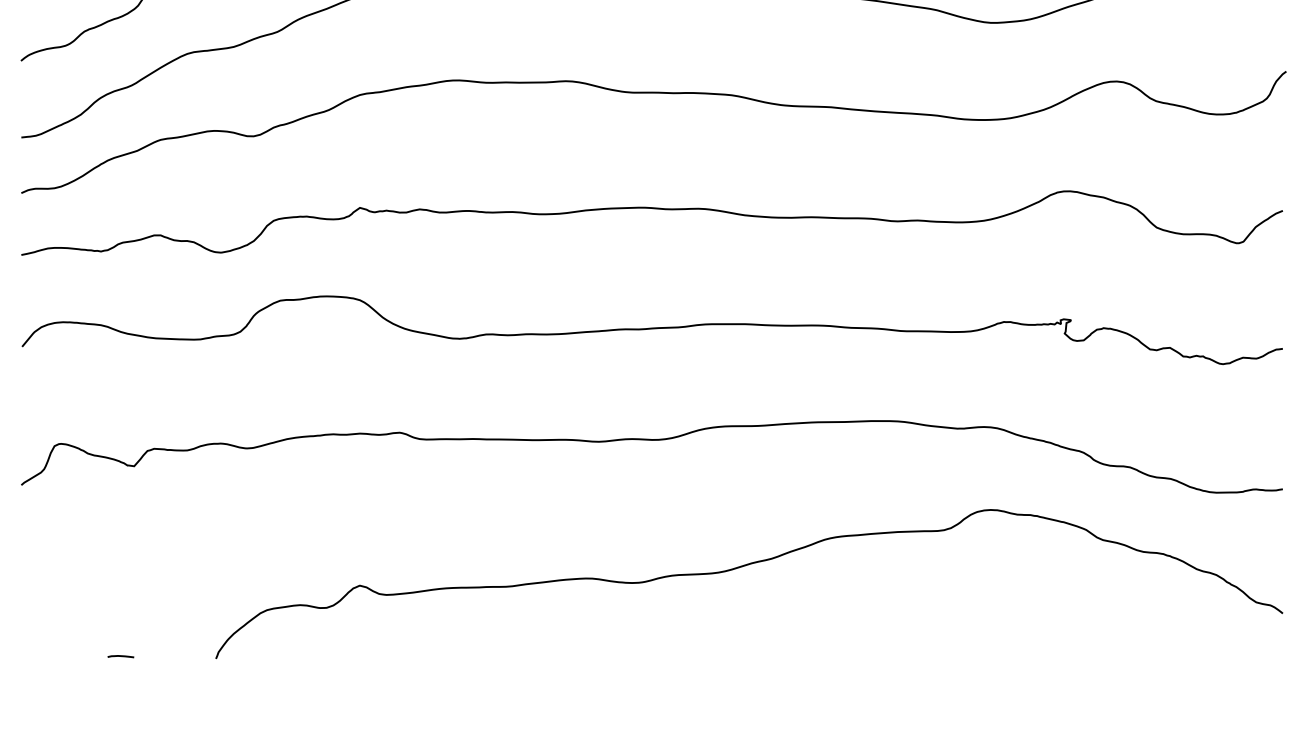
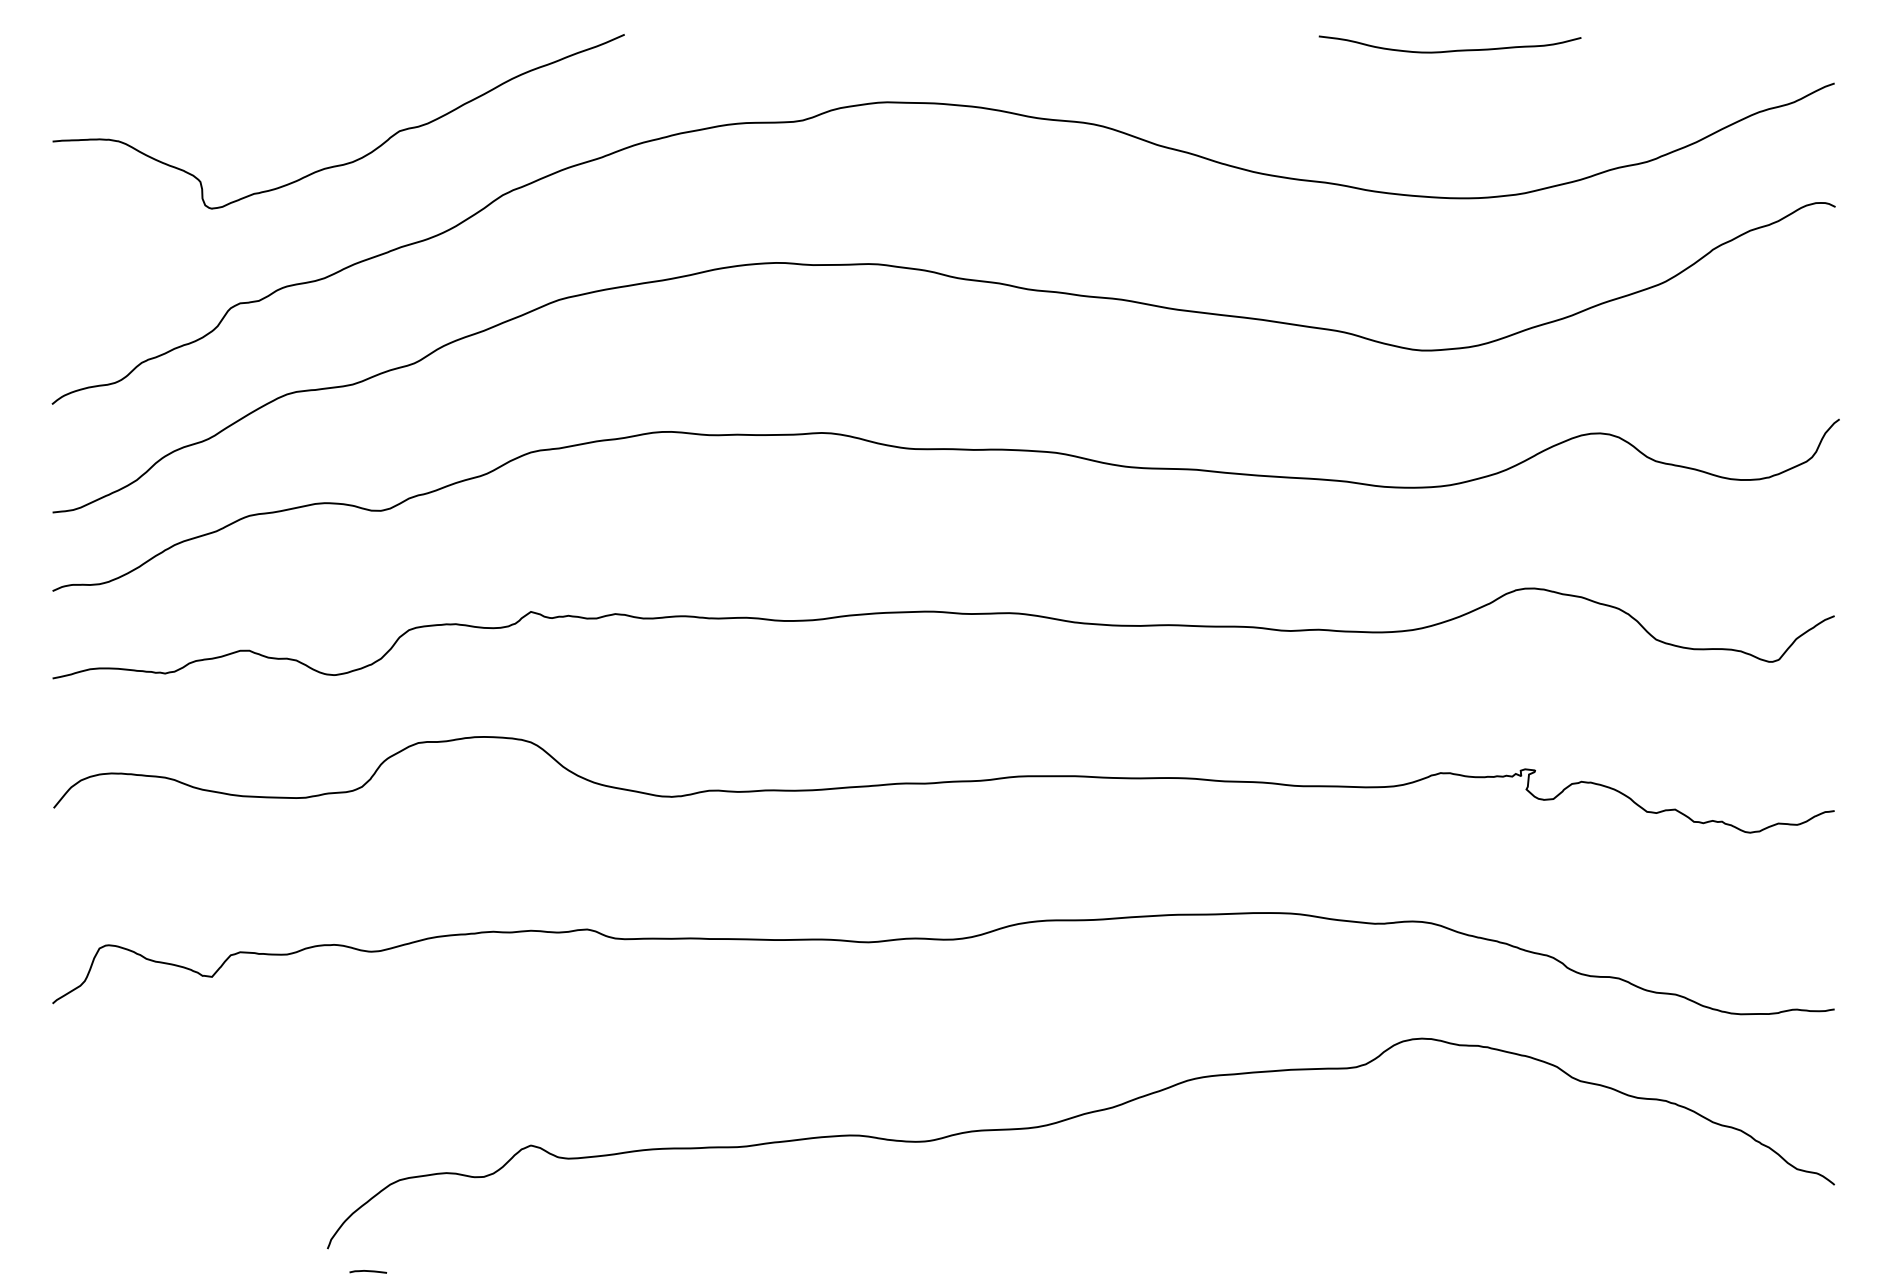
curve: (120, 656) -> (367, 1271), moved

